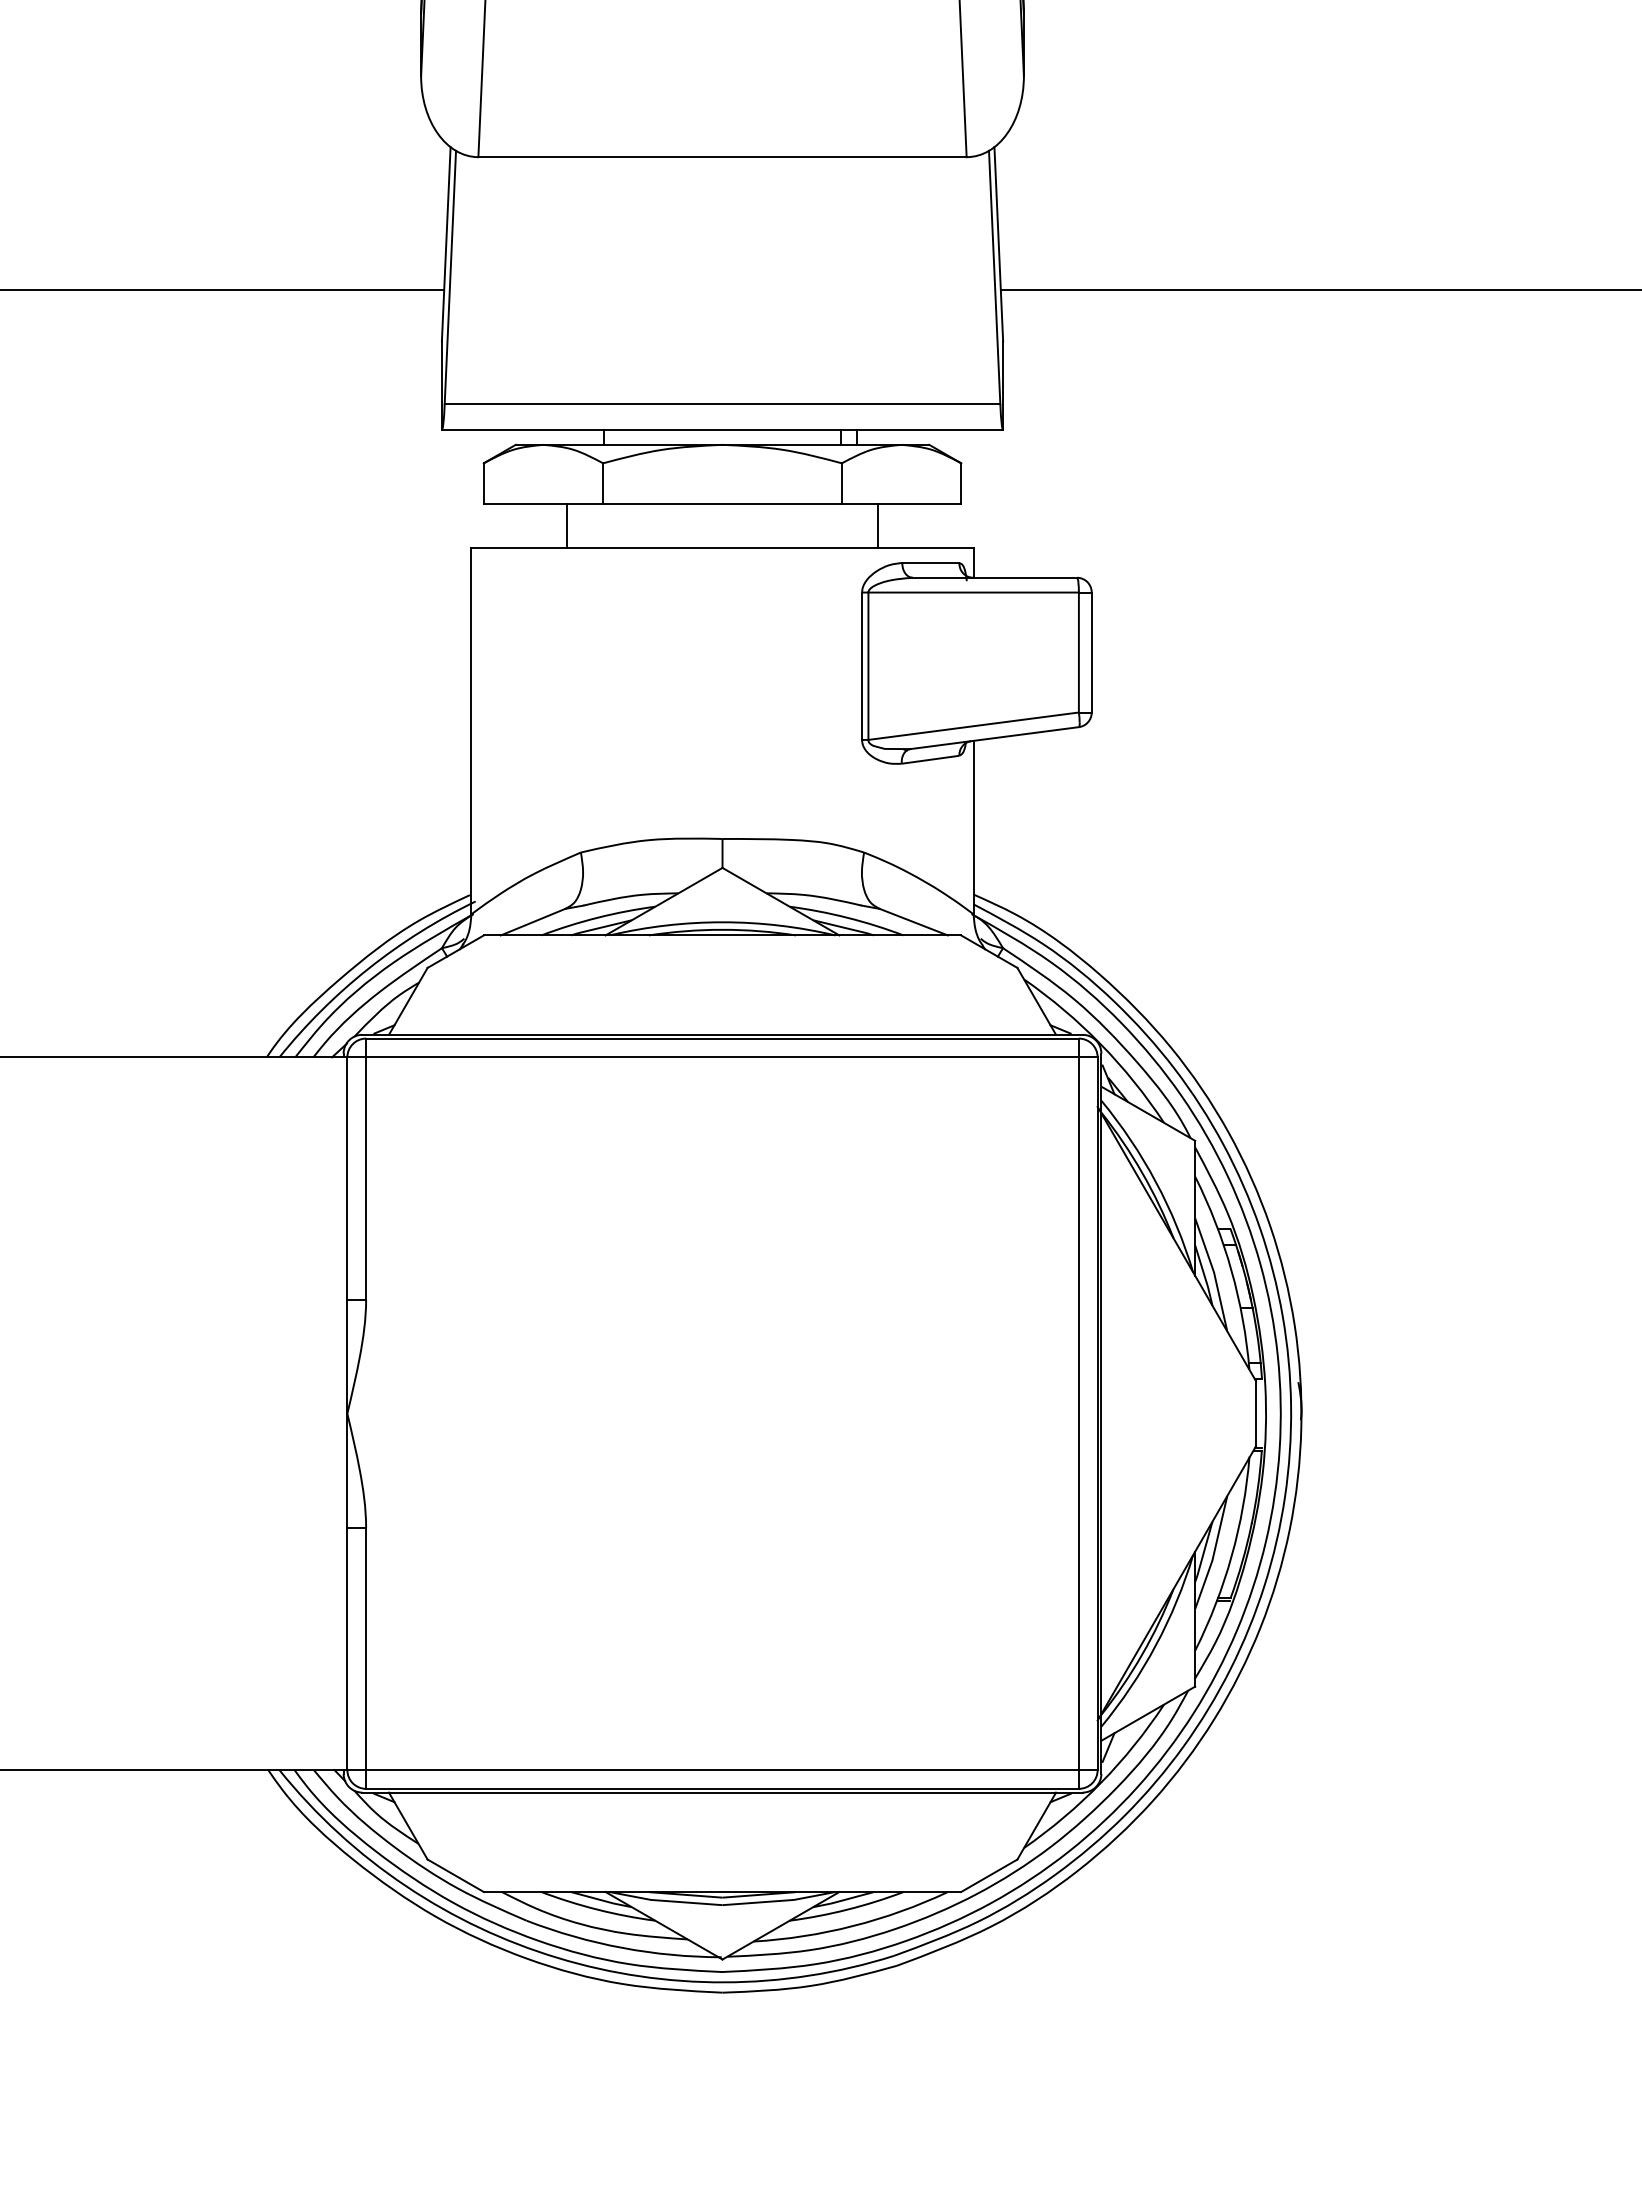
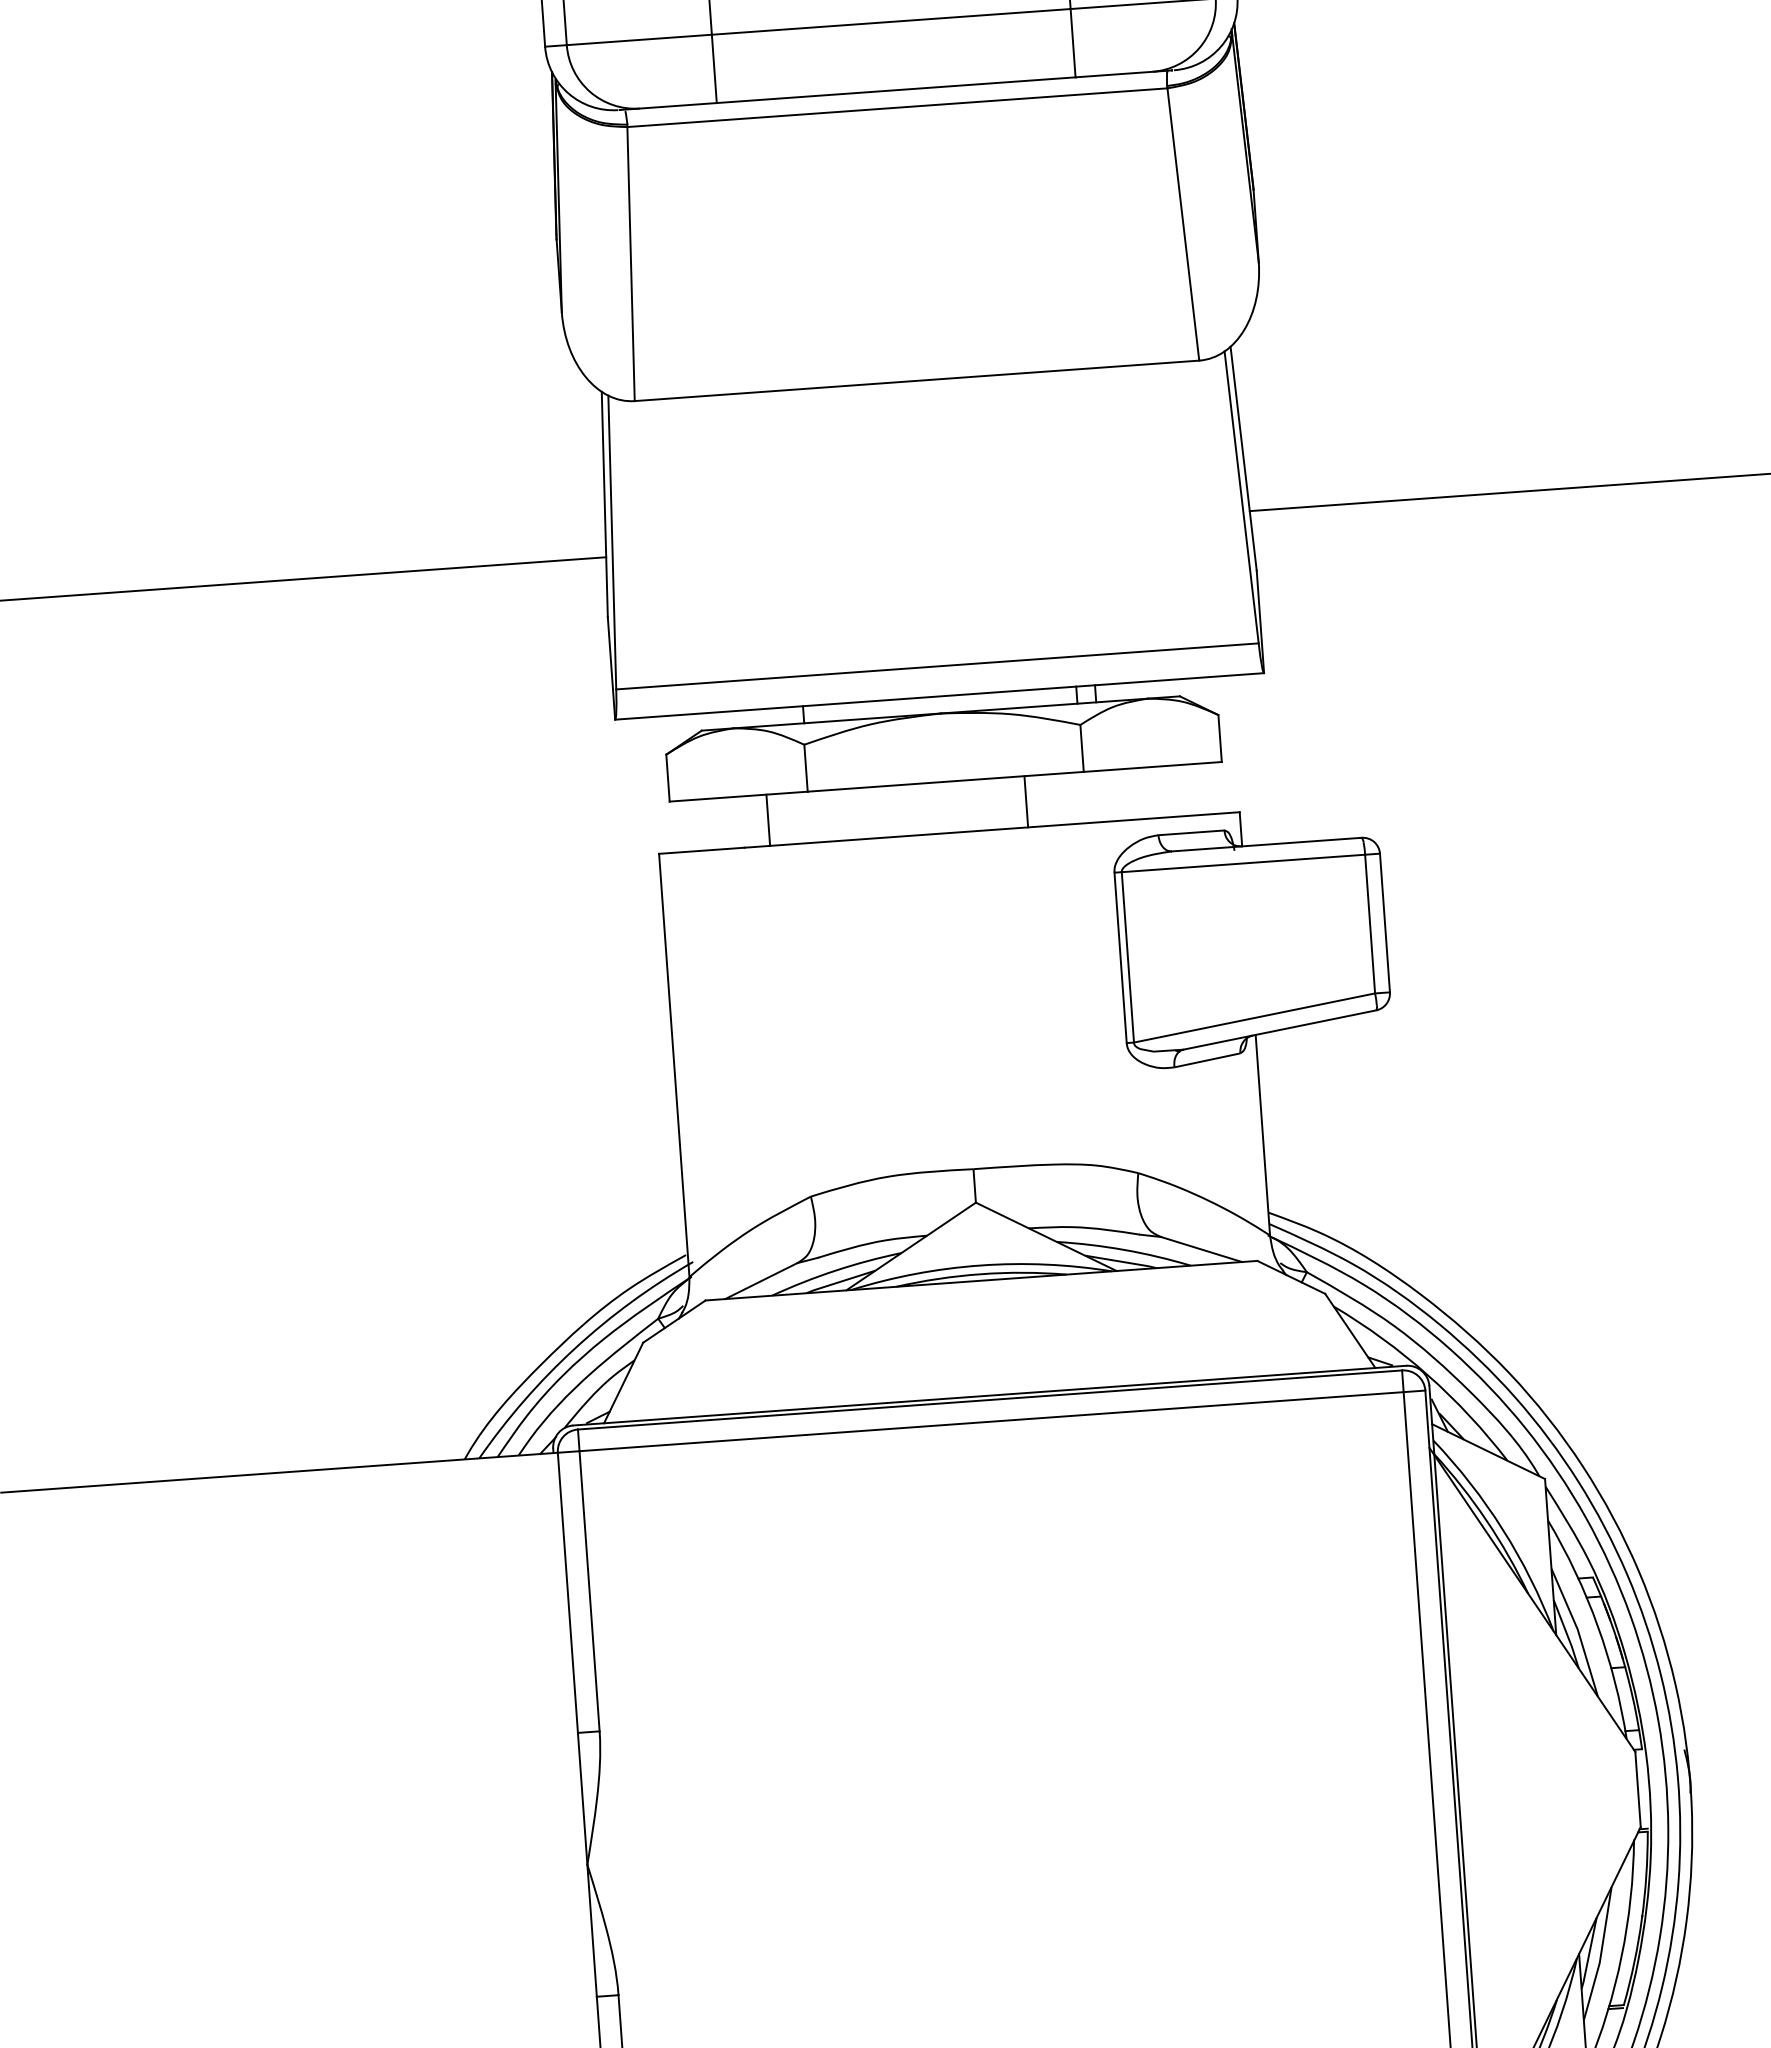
line: (877, 525) -> (1026, 801), moved

